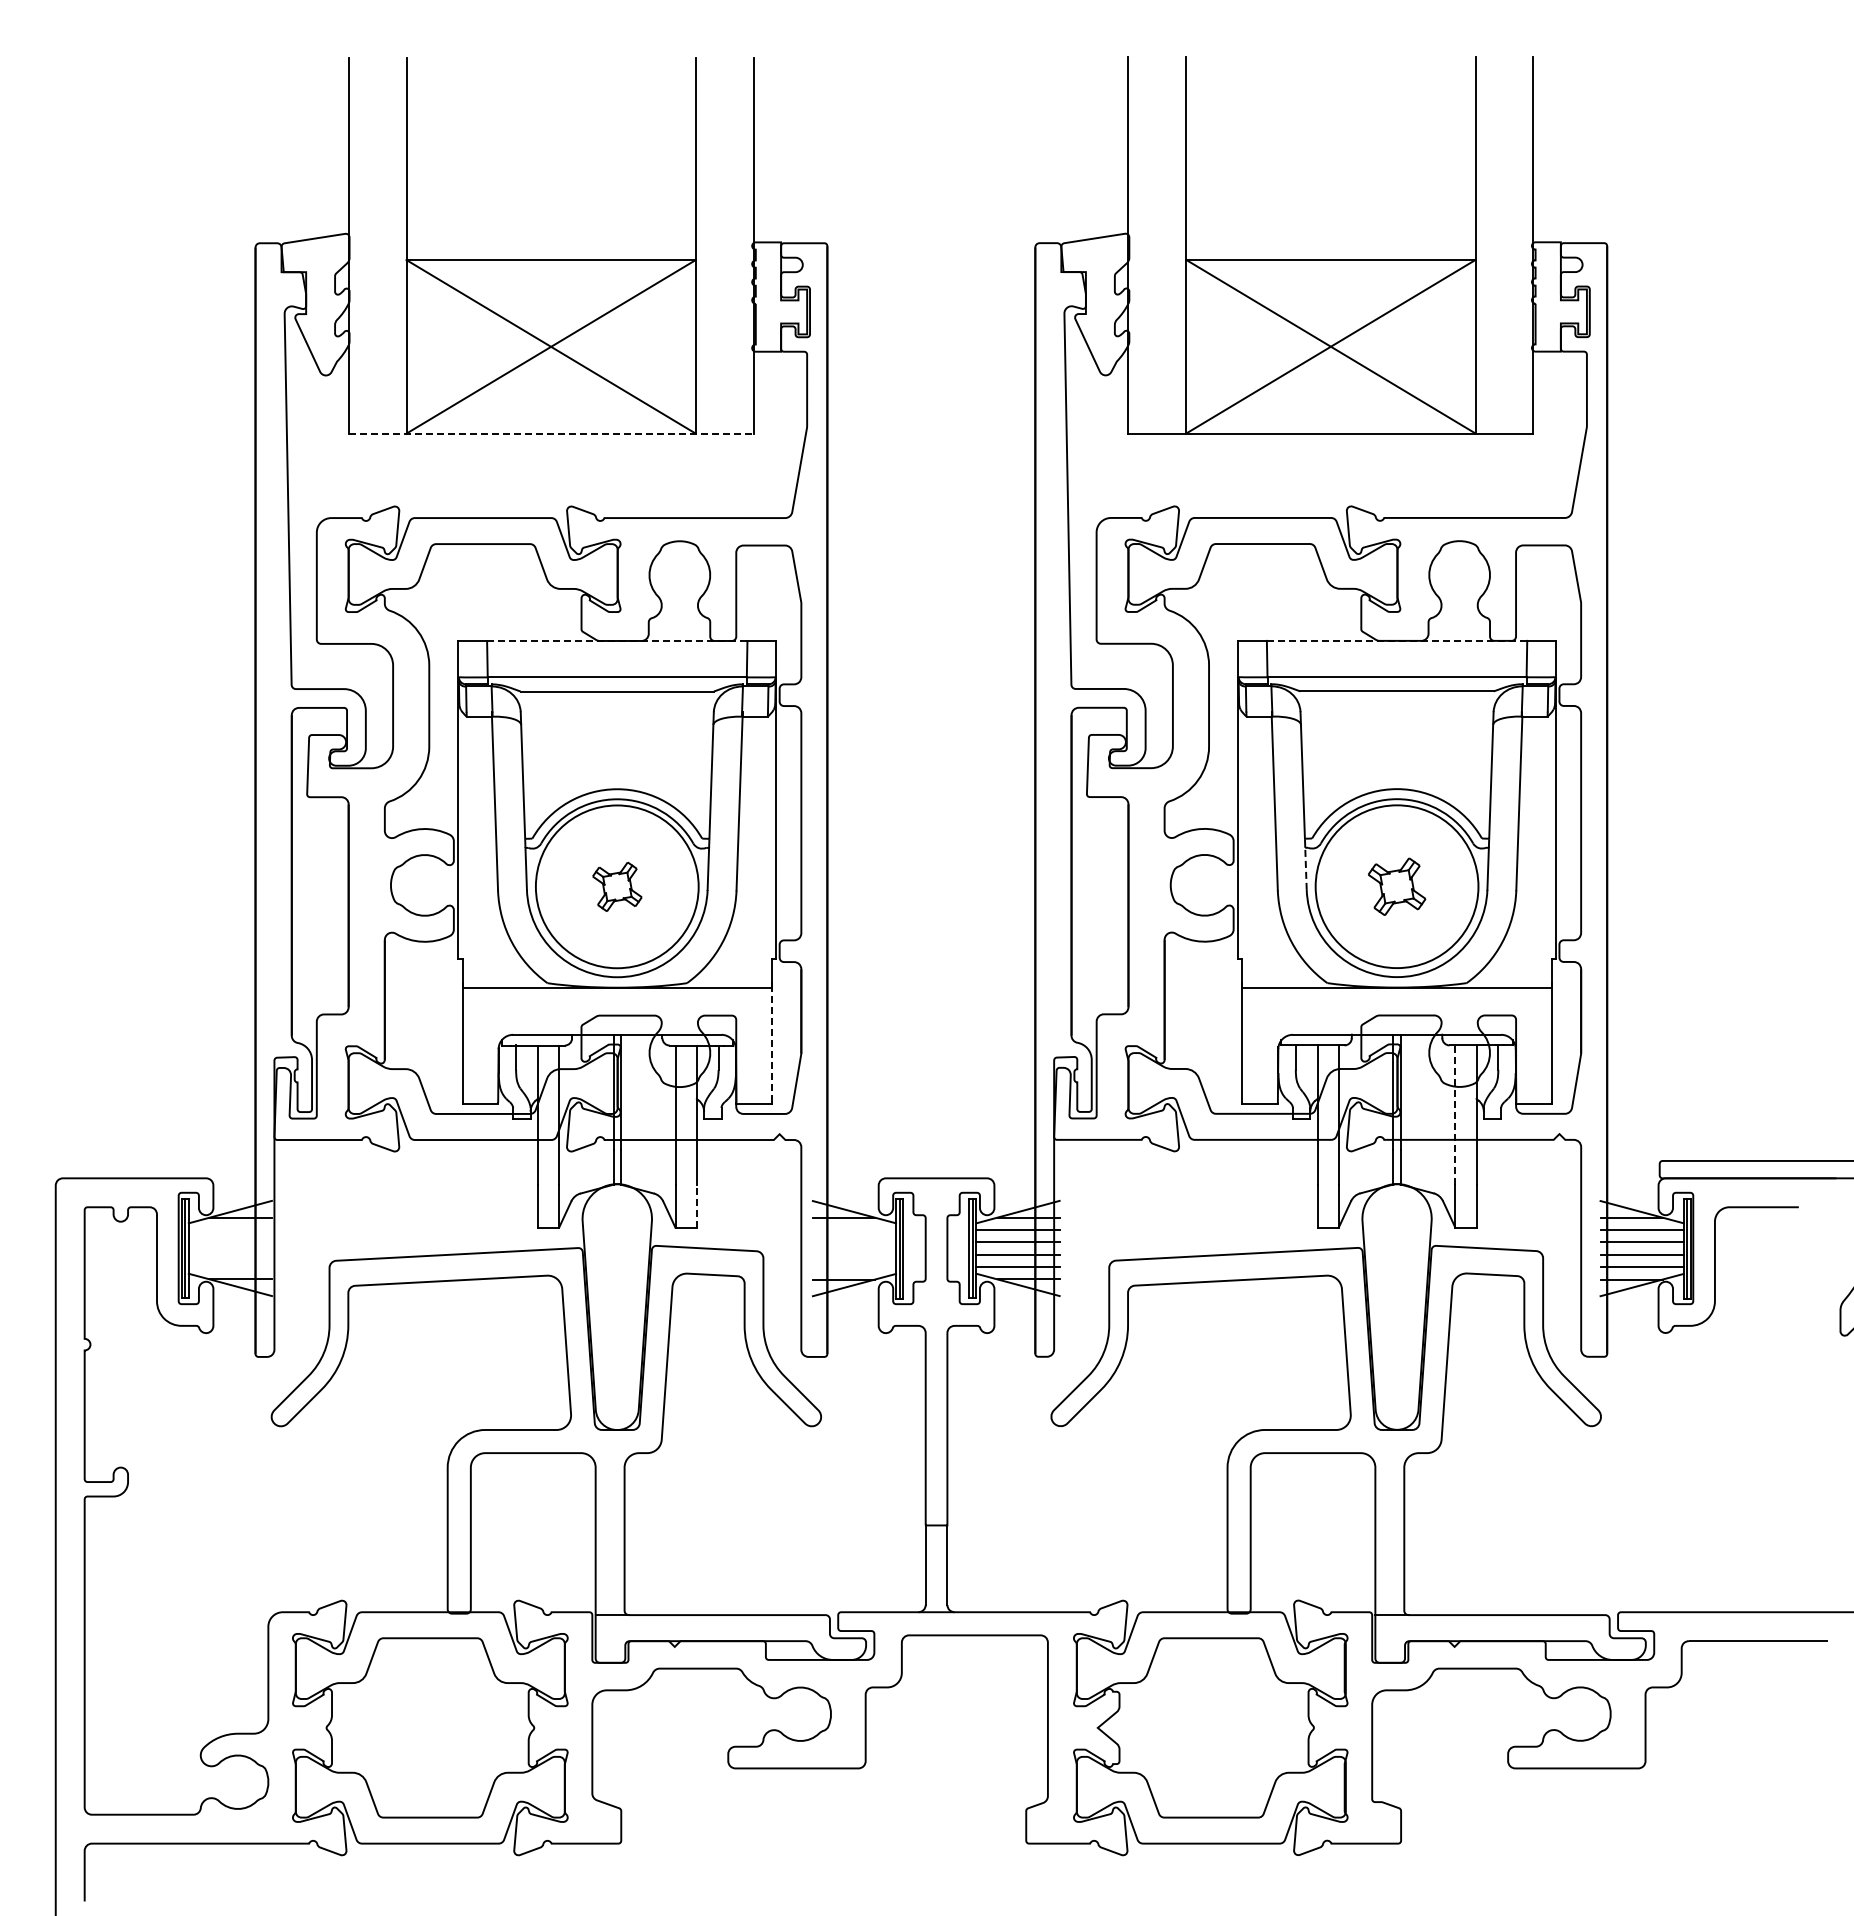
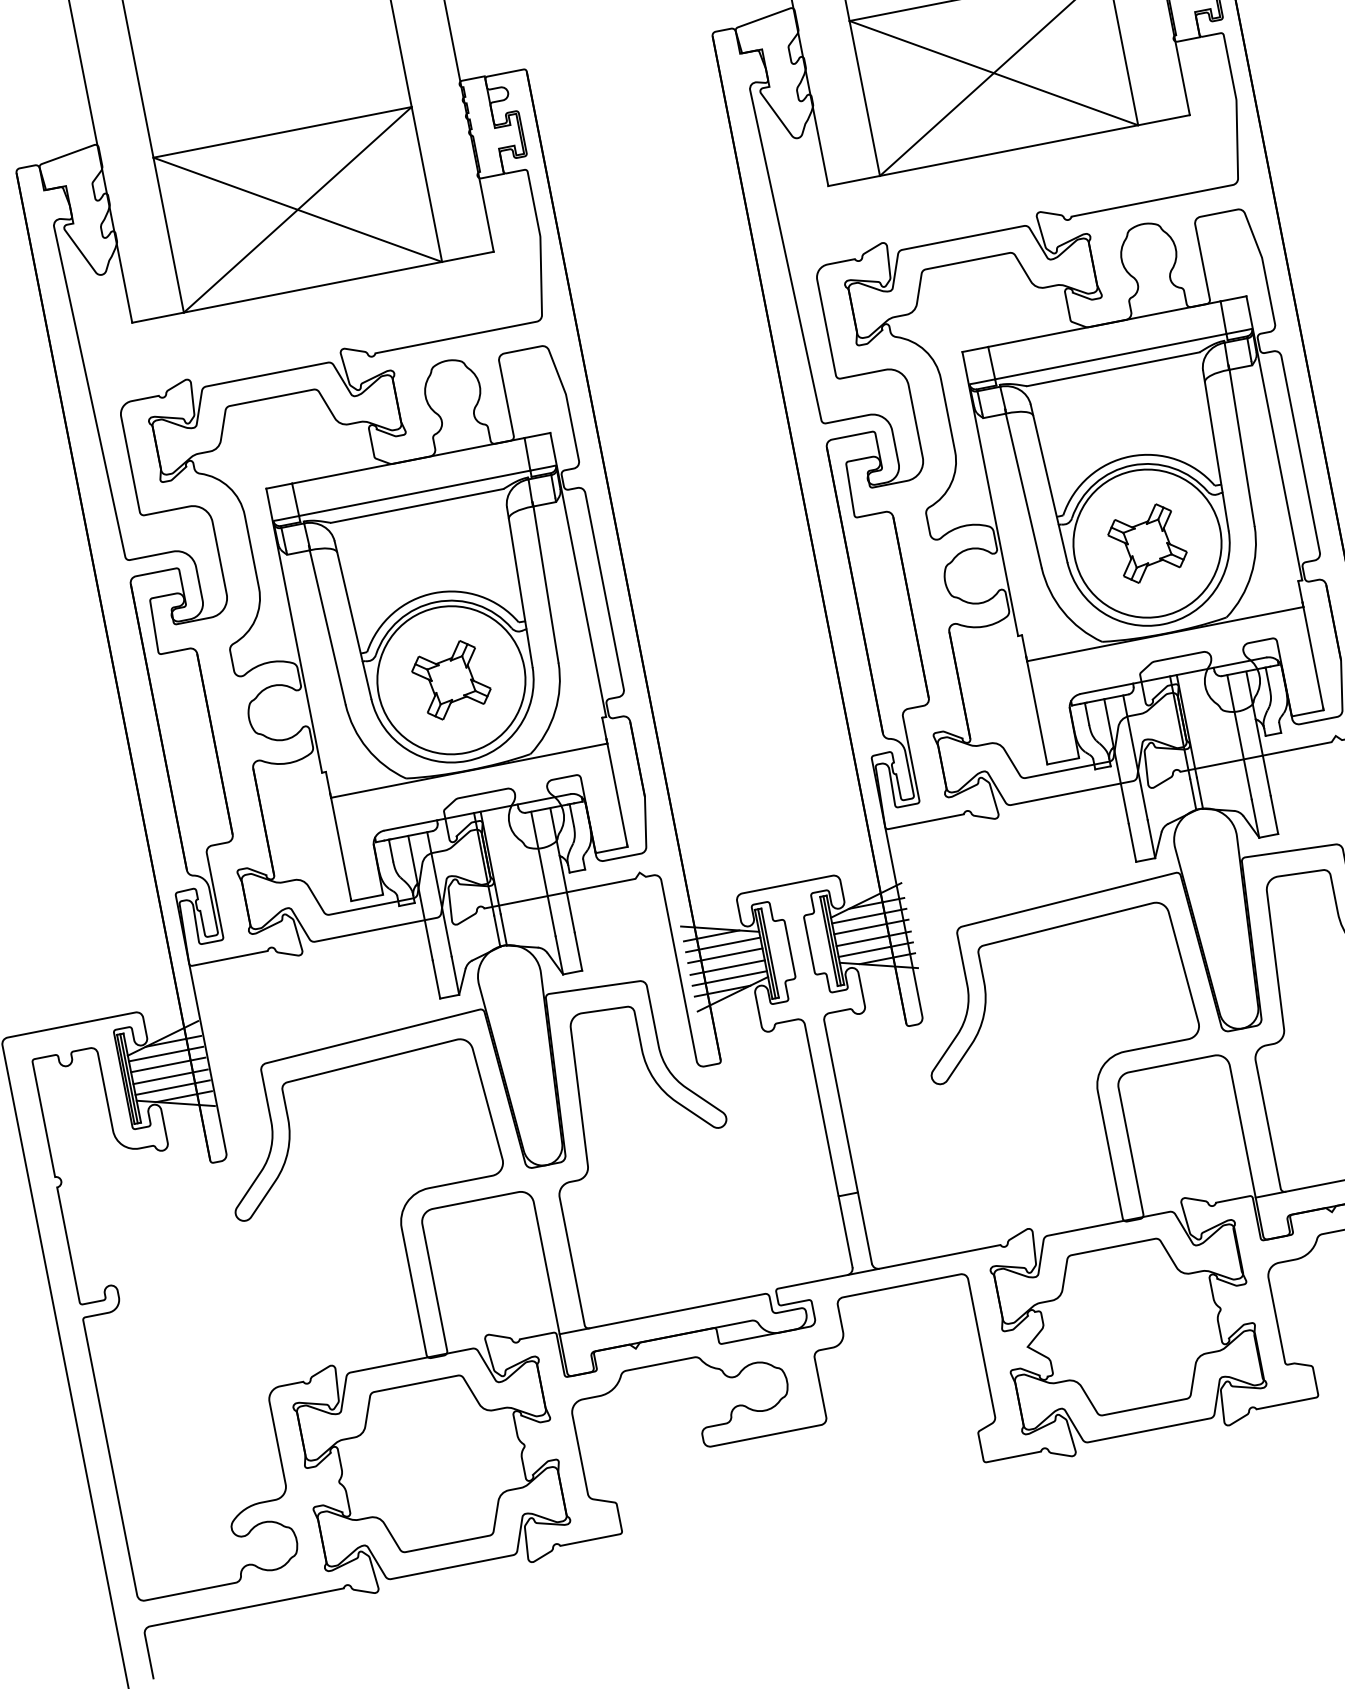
line: (551, 433) -> (313, 287), dashed -> solid
line: (616, 640) -> (407, 460), dashed -> solid
line: (1396, 640) -> (1103, 323), dashed -> solid
line: (1305, 868) -> (1062, 543), dashed -> solid
part: (617, 886) -> (451, 679), size x1.67
part: (1396, 886) -> (1146, 543), size x1.43
line: (772, 1044) -> (617, 793), dashed -> solid
line: (1455, 1115) -> (1239, 737), dashed -> solid
line: (696, 1205) -> (577, 950), dashed -> solid
line: (229, 1229) -> (165, 1054), added
line: (854, 1229) -> (723, 944), added
line: (229, 1241) -> (167, 1064), added
line: (854, 1241) -> (725, 955), added
line: (229, 1255) -> (169, 1077), added
line: (854, 1255) -> (727, 967), added
line: (229, 1267) -> (171, 1088), added
line: (854, 1267) -> (729, 978), added

